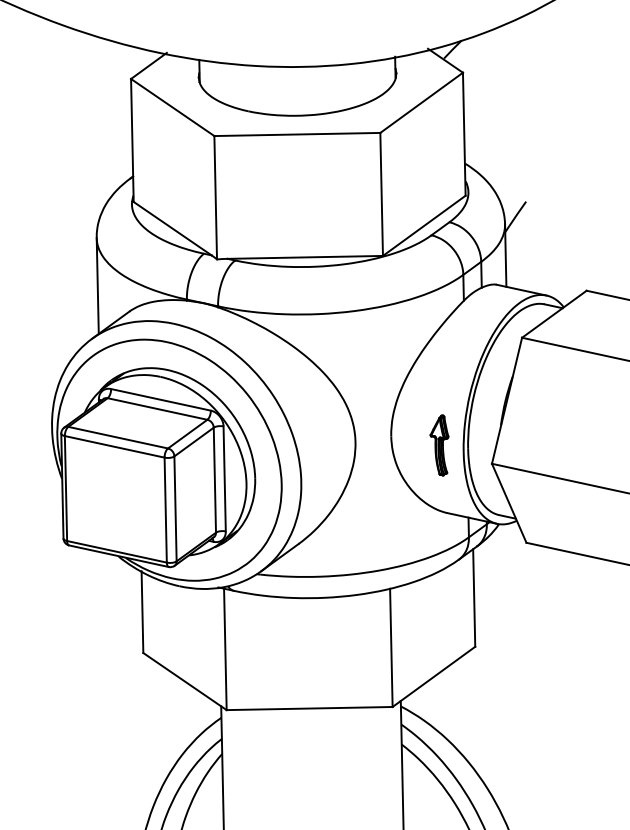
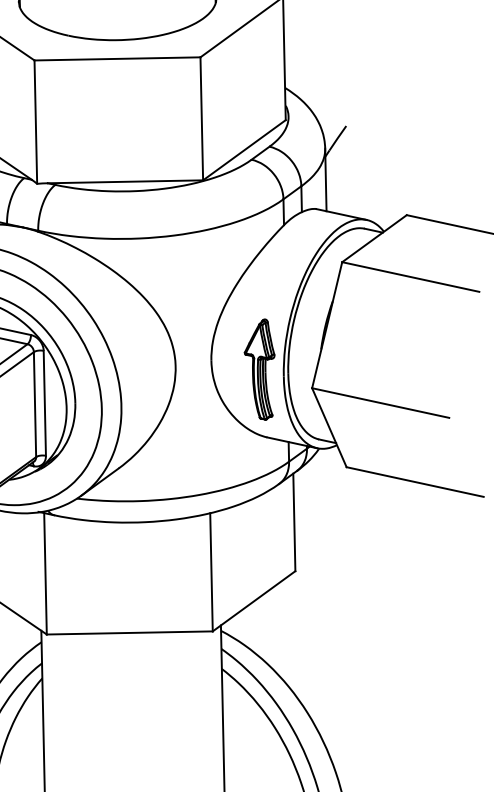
part: (439, 445) -> (259, 369), size x1.67

